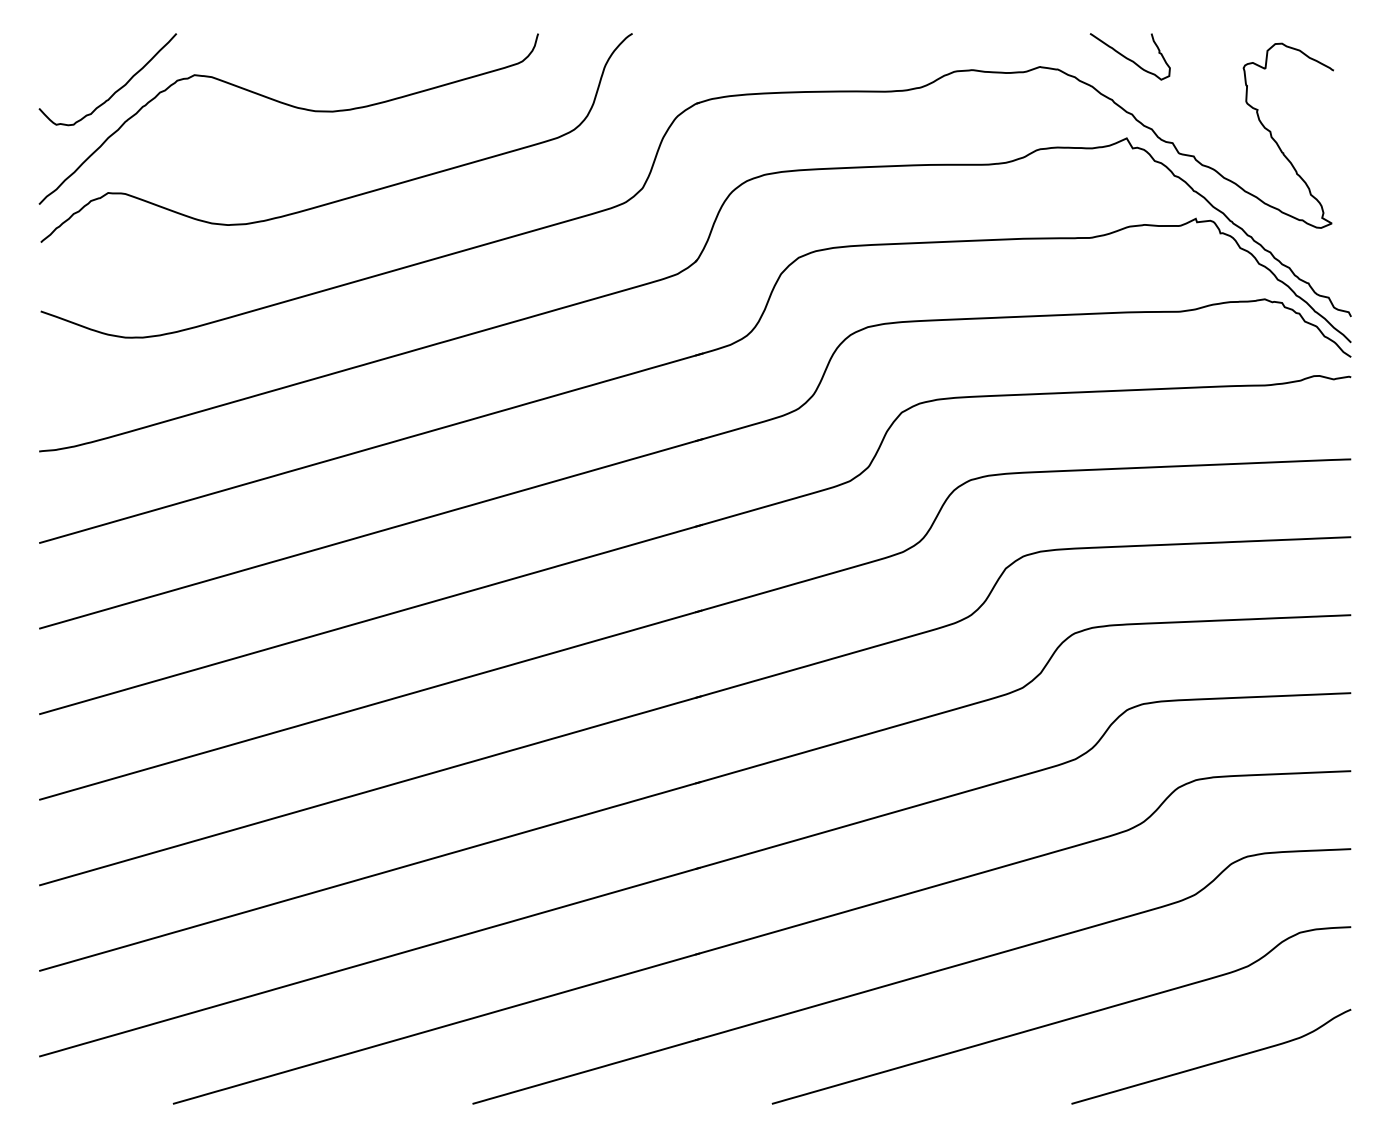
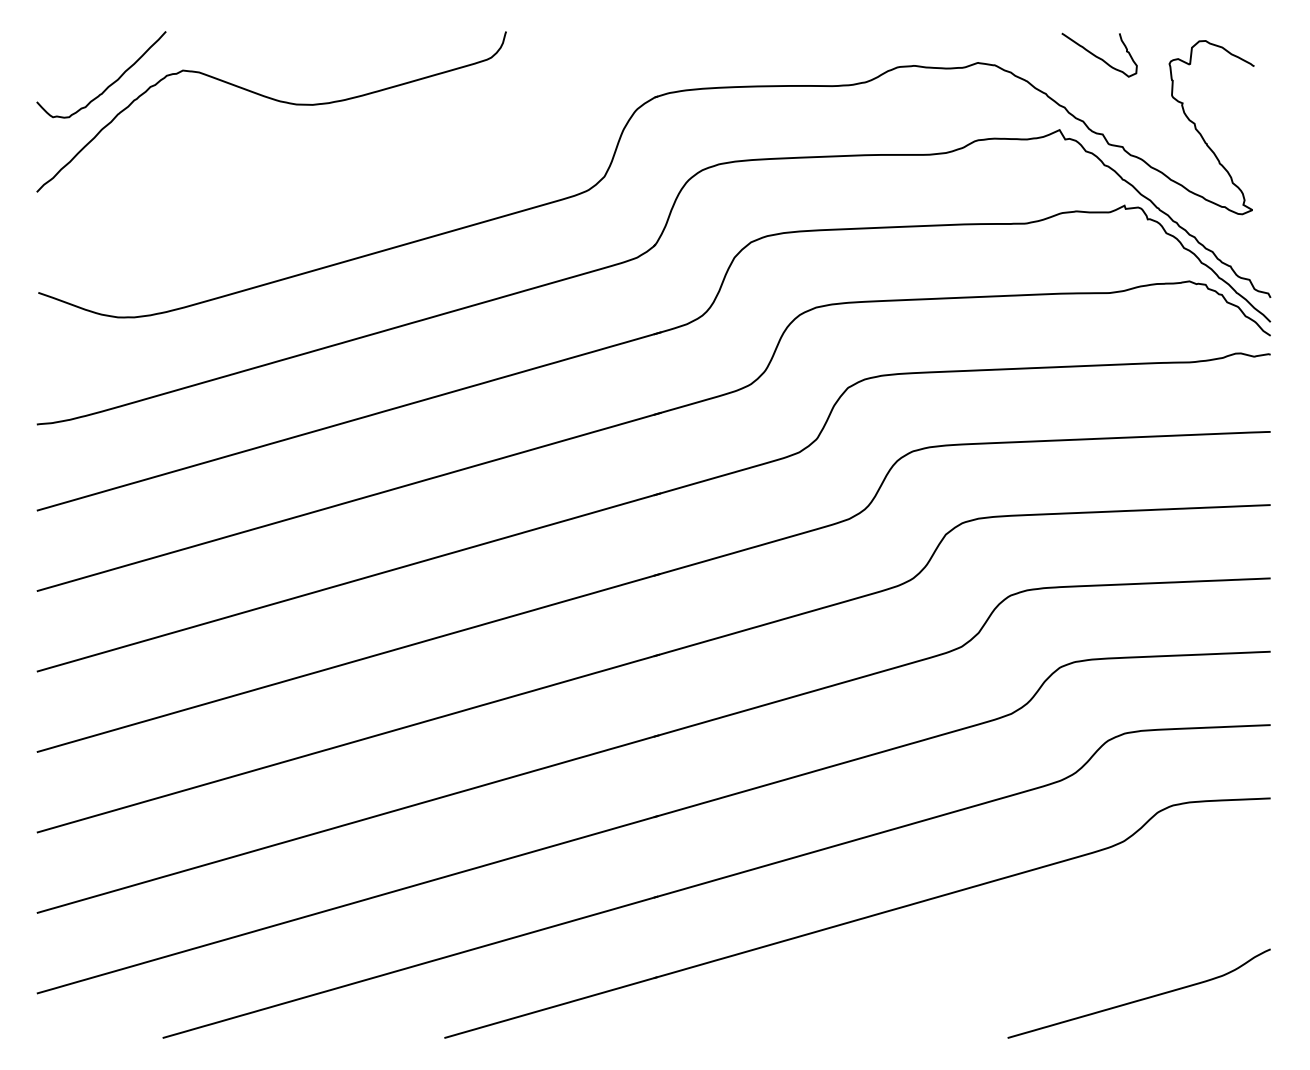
curve: (1129, 58) -> (1098, 56), moved
curve: (356, 194) -> (335, 182), removed
curve: (1063, 1019) -> (1000, 958), removed

